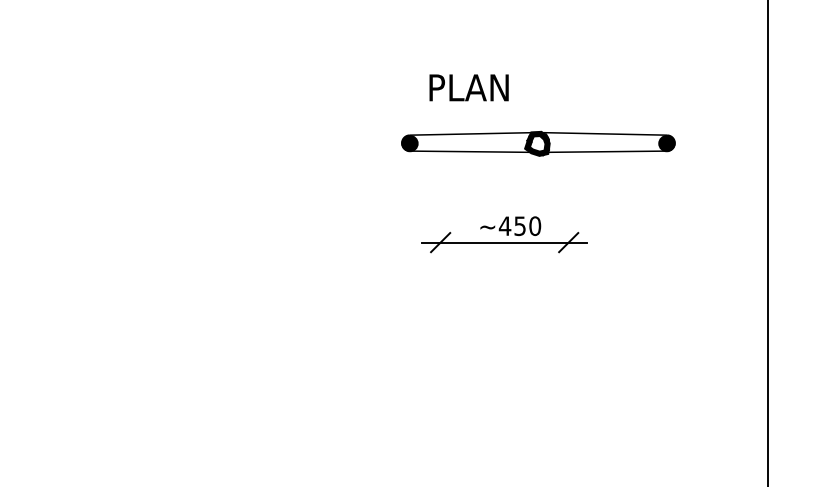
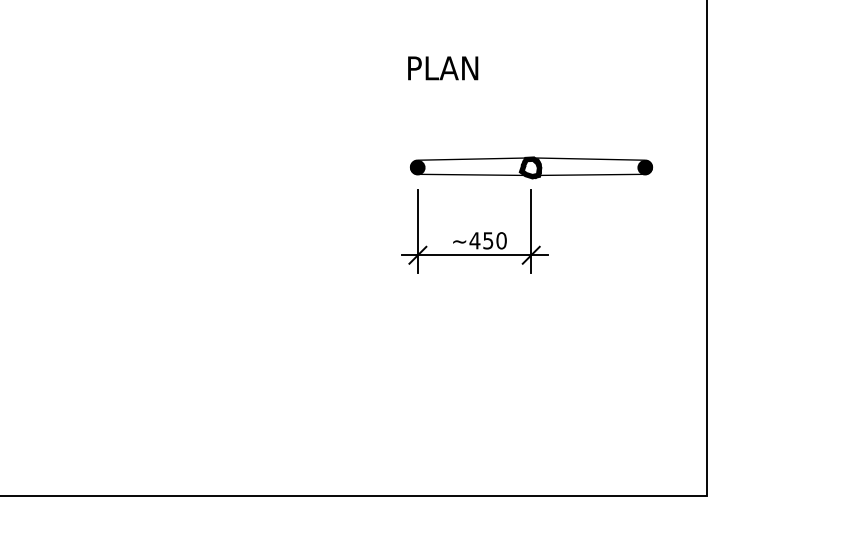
text: (469, 88) -> (443, 68), moved
part: (538, 143) -> (531, 167), moved
line: (440, 214) -> (417, 230), added
line: (568, 214) -> (531, 230), added

